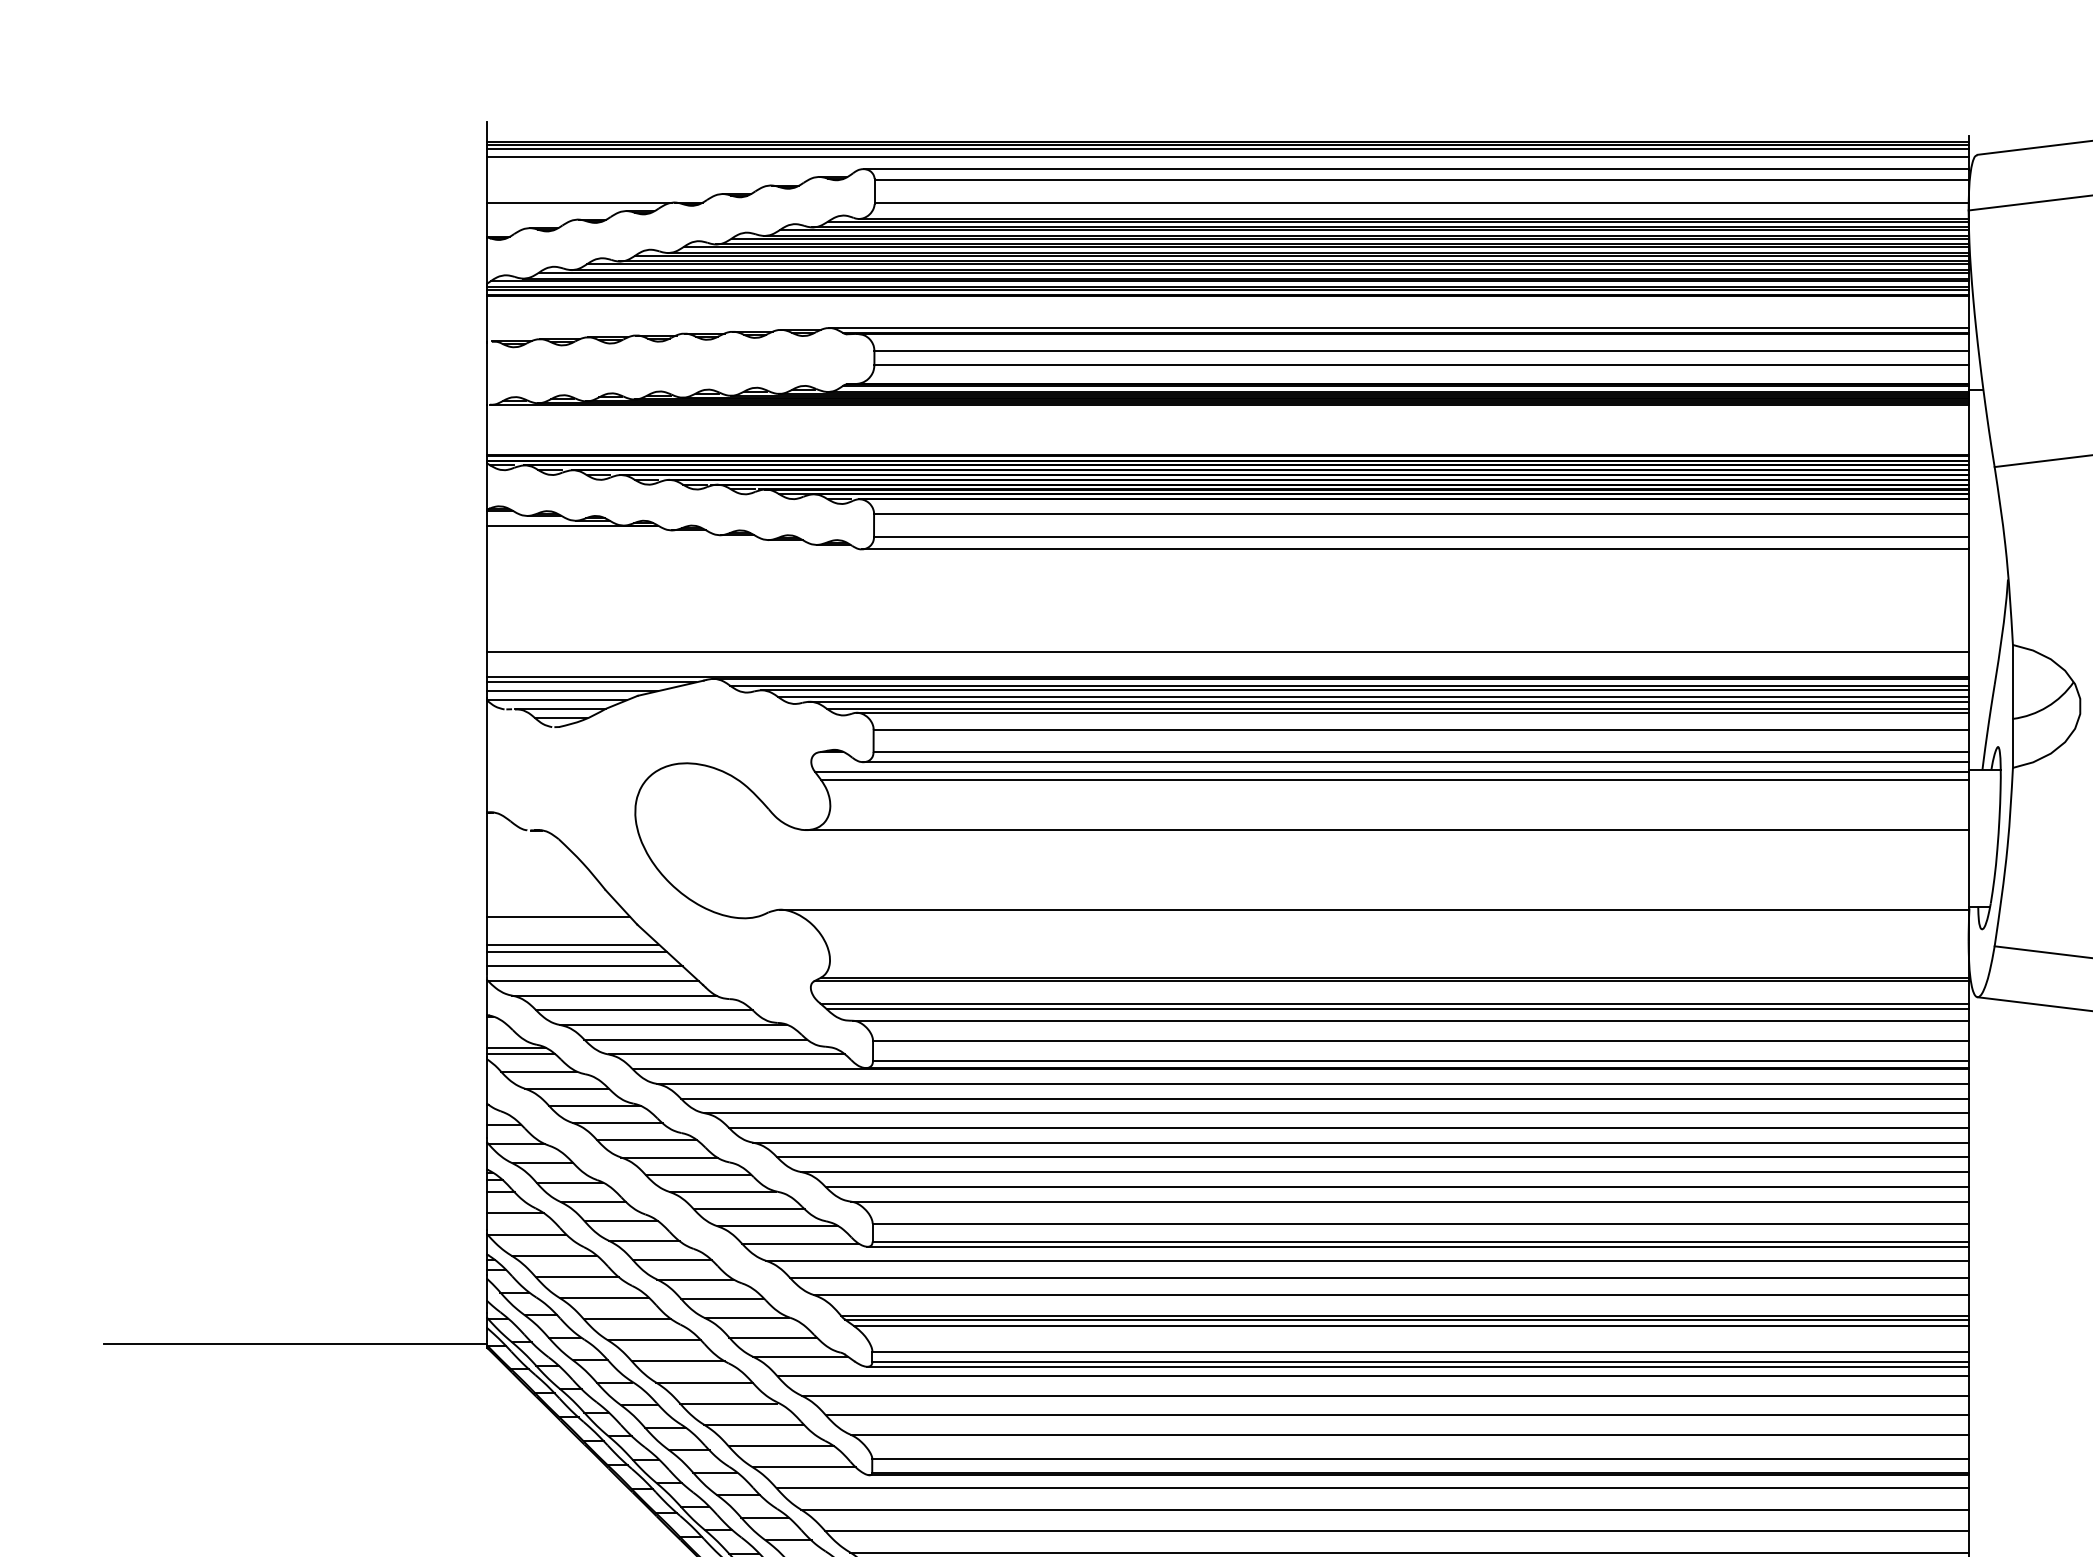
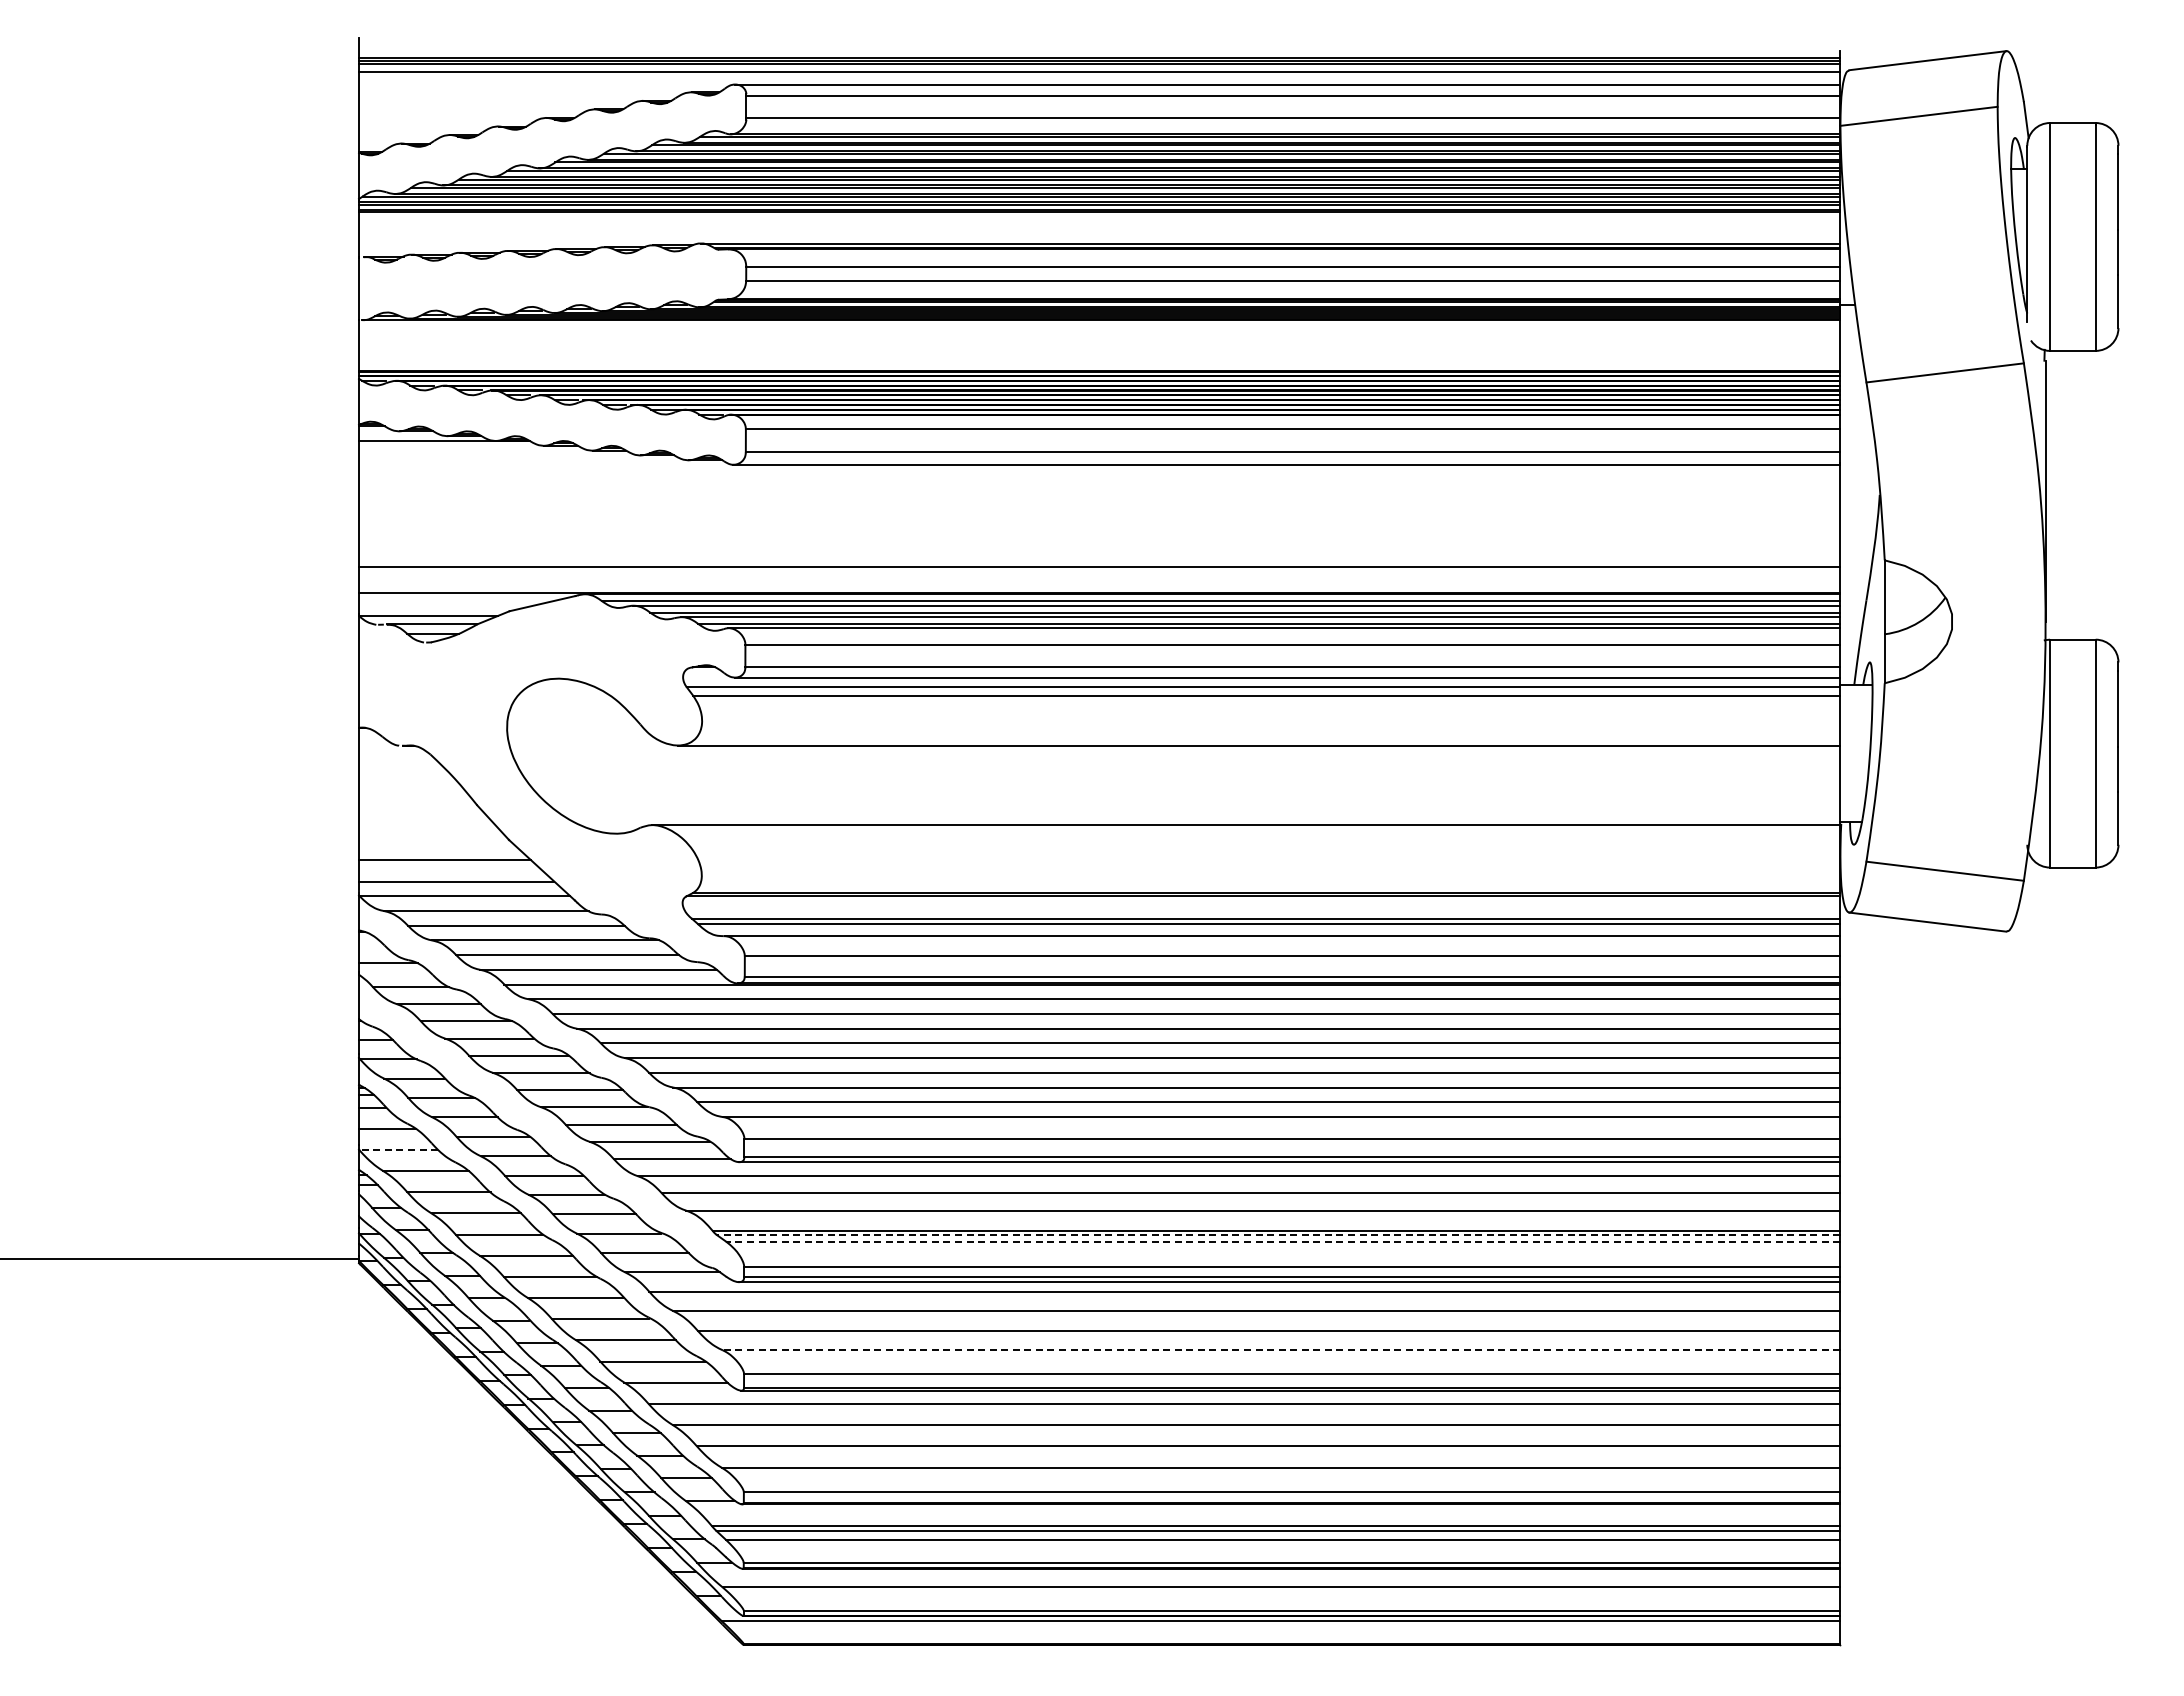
line: (579, 203) -> (451, 118), removed
line: (591, 682) -> (463, 597), removed
line: (572, 691) -> (444, 606), removed
line: (558, 917) -> (430, 832), removed
line: (576, 951) -> (448, 866), removed
line: (521, 1054) -> (393, 969), removed
line: (526, 1234) -> (398, 1149), solid -> dashed
line: (1406, 1320) -> (1278, 1235), solid -> dashed
line: (1410, 1326) -> (1282, 1241), solid -> dashed
line: (1409, 1435) -> (1281, 1350), solid -> dashed

